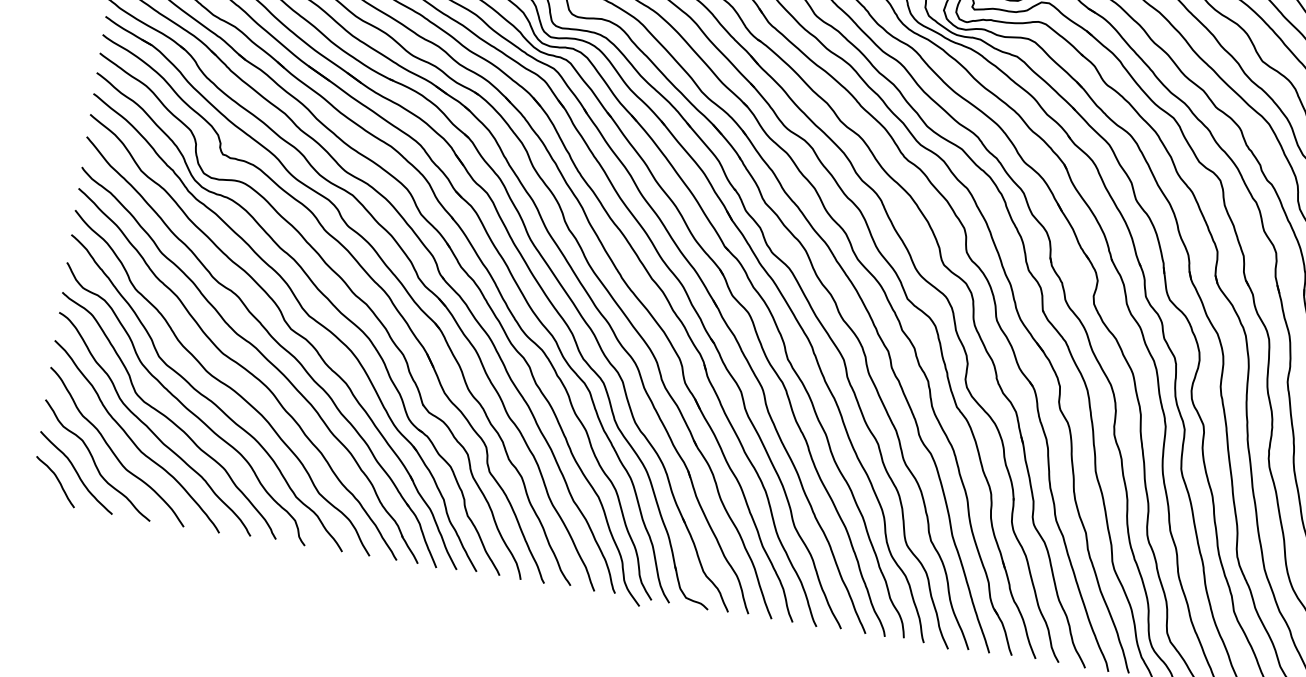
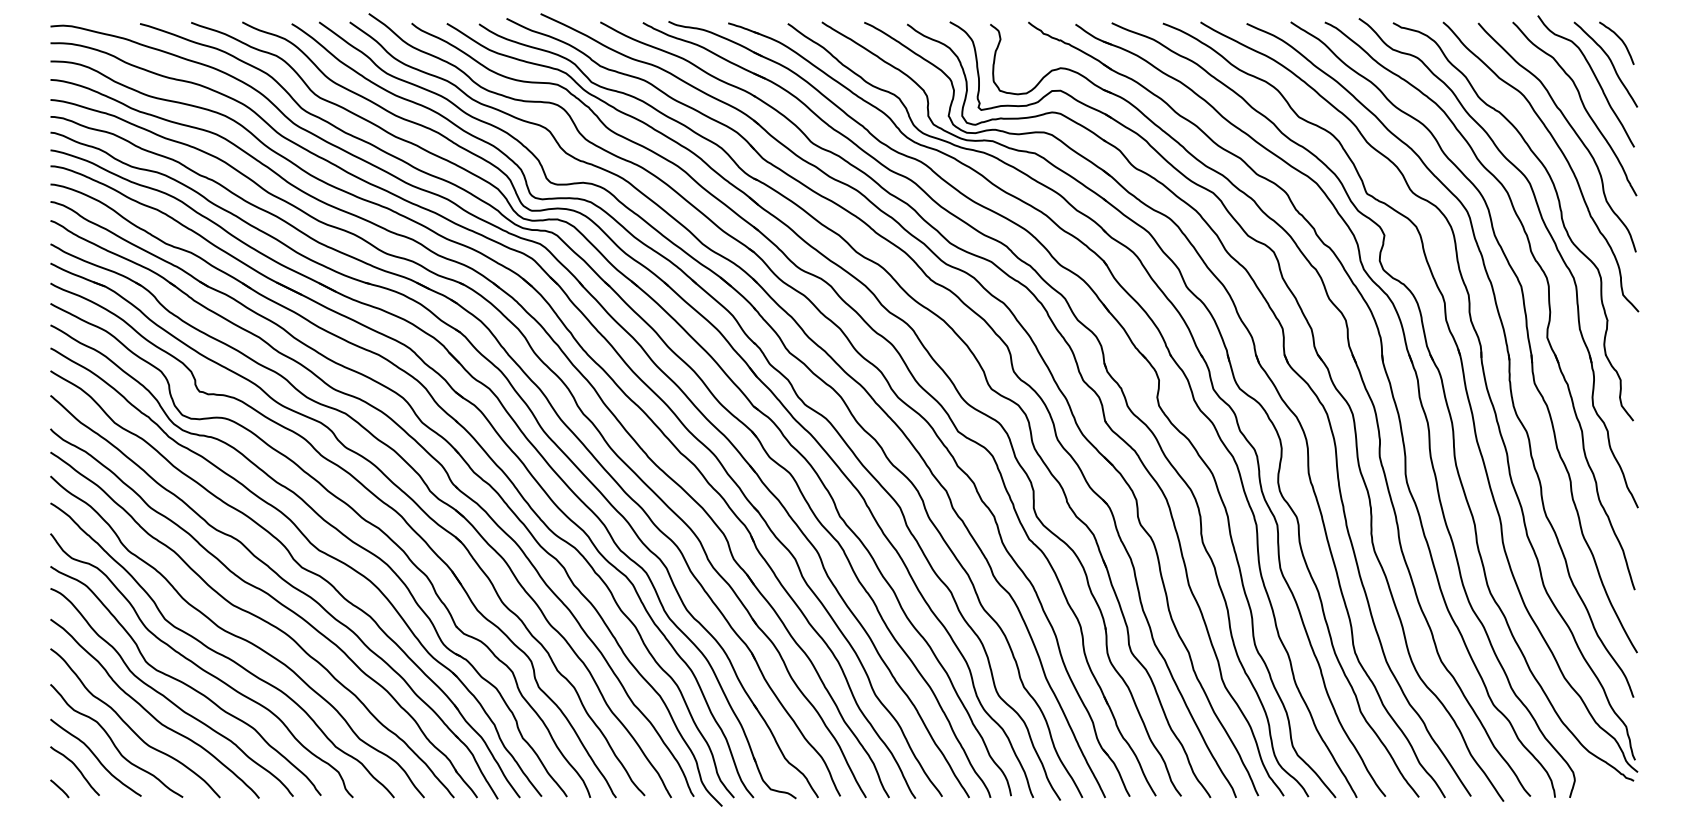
line: (38, 495) -> (59, 788), added

